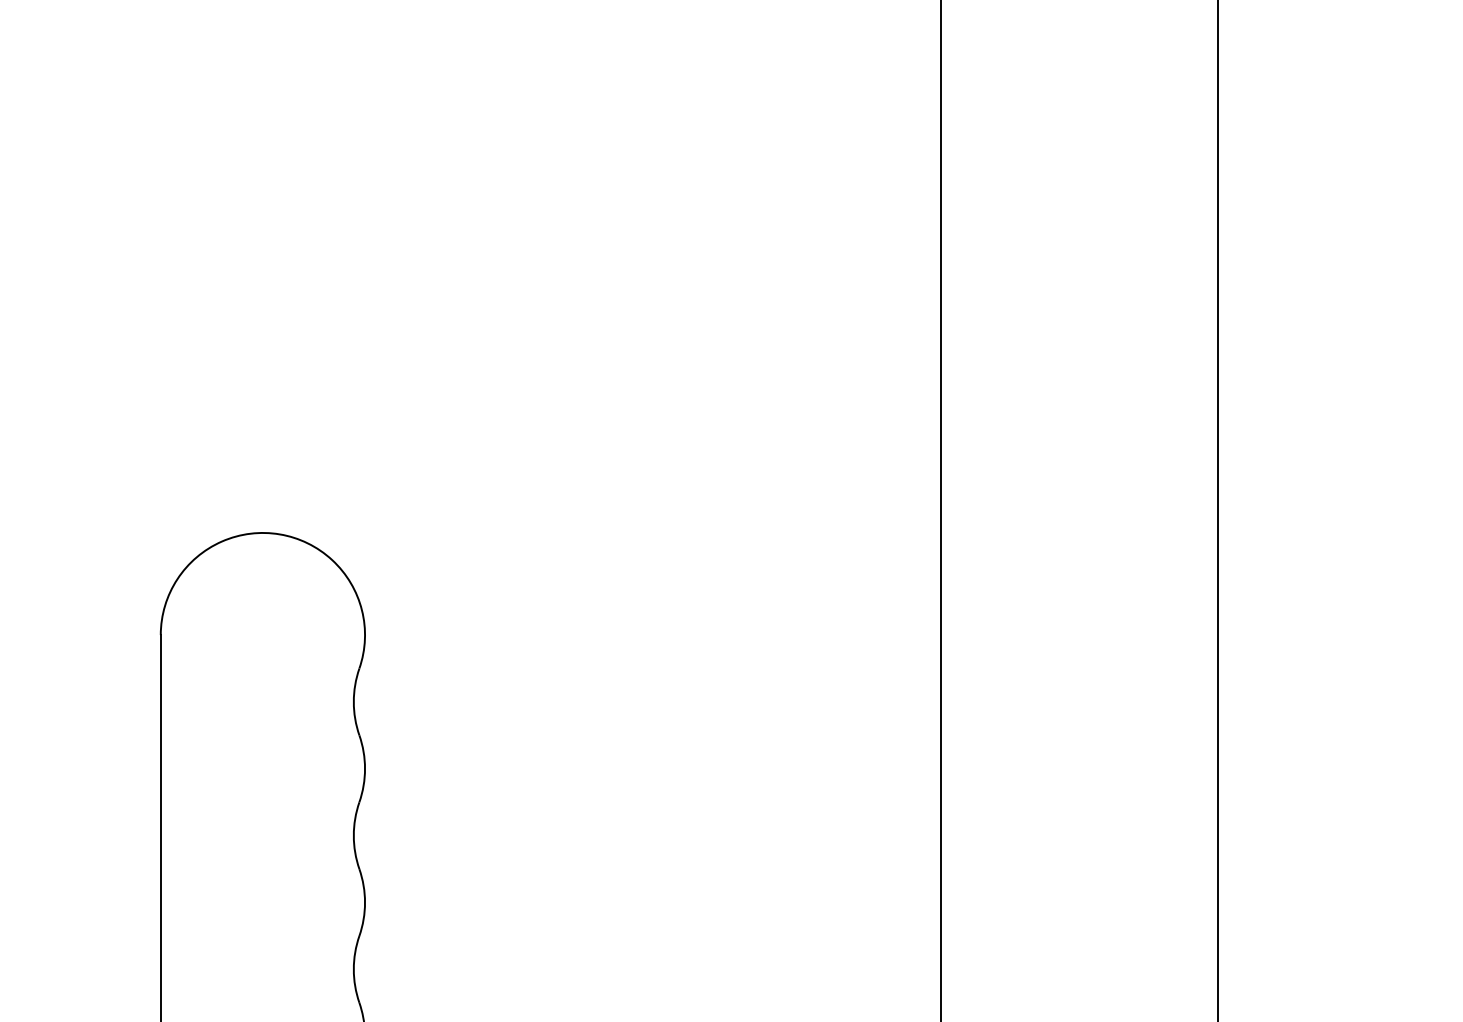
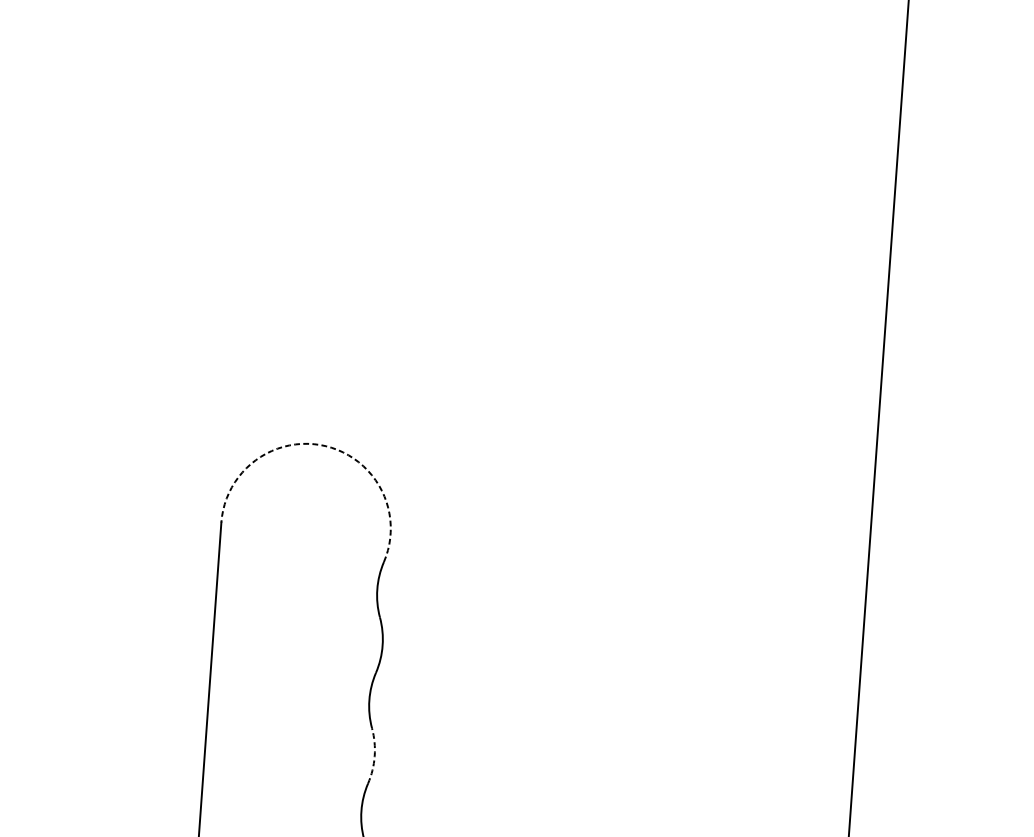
arc: (279, 534) -> (325, 446), solid -> dashed
arc: (365, 902) -> (375, 756), solid -> dashed

